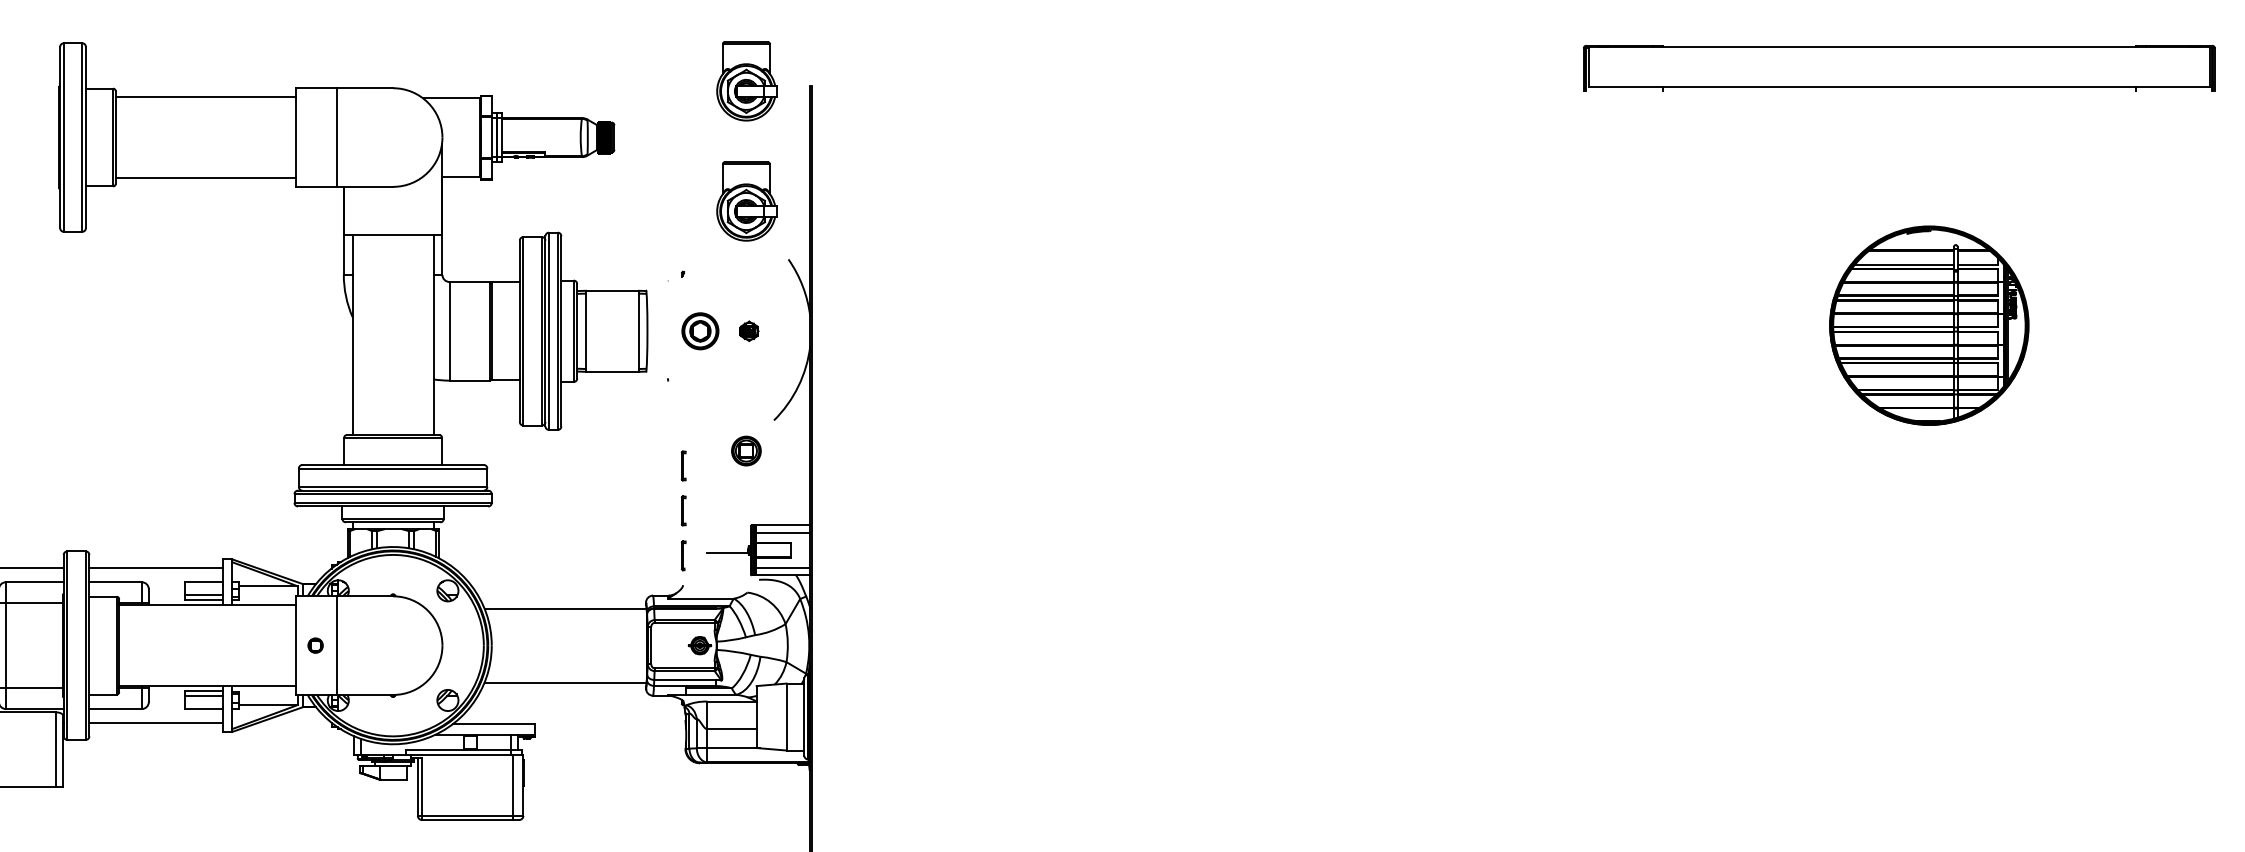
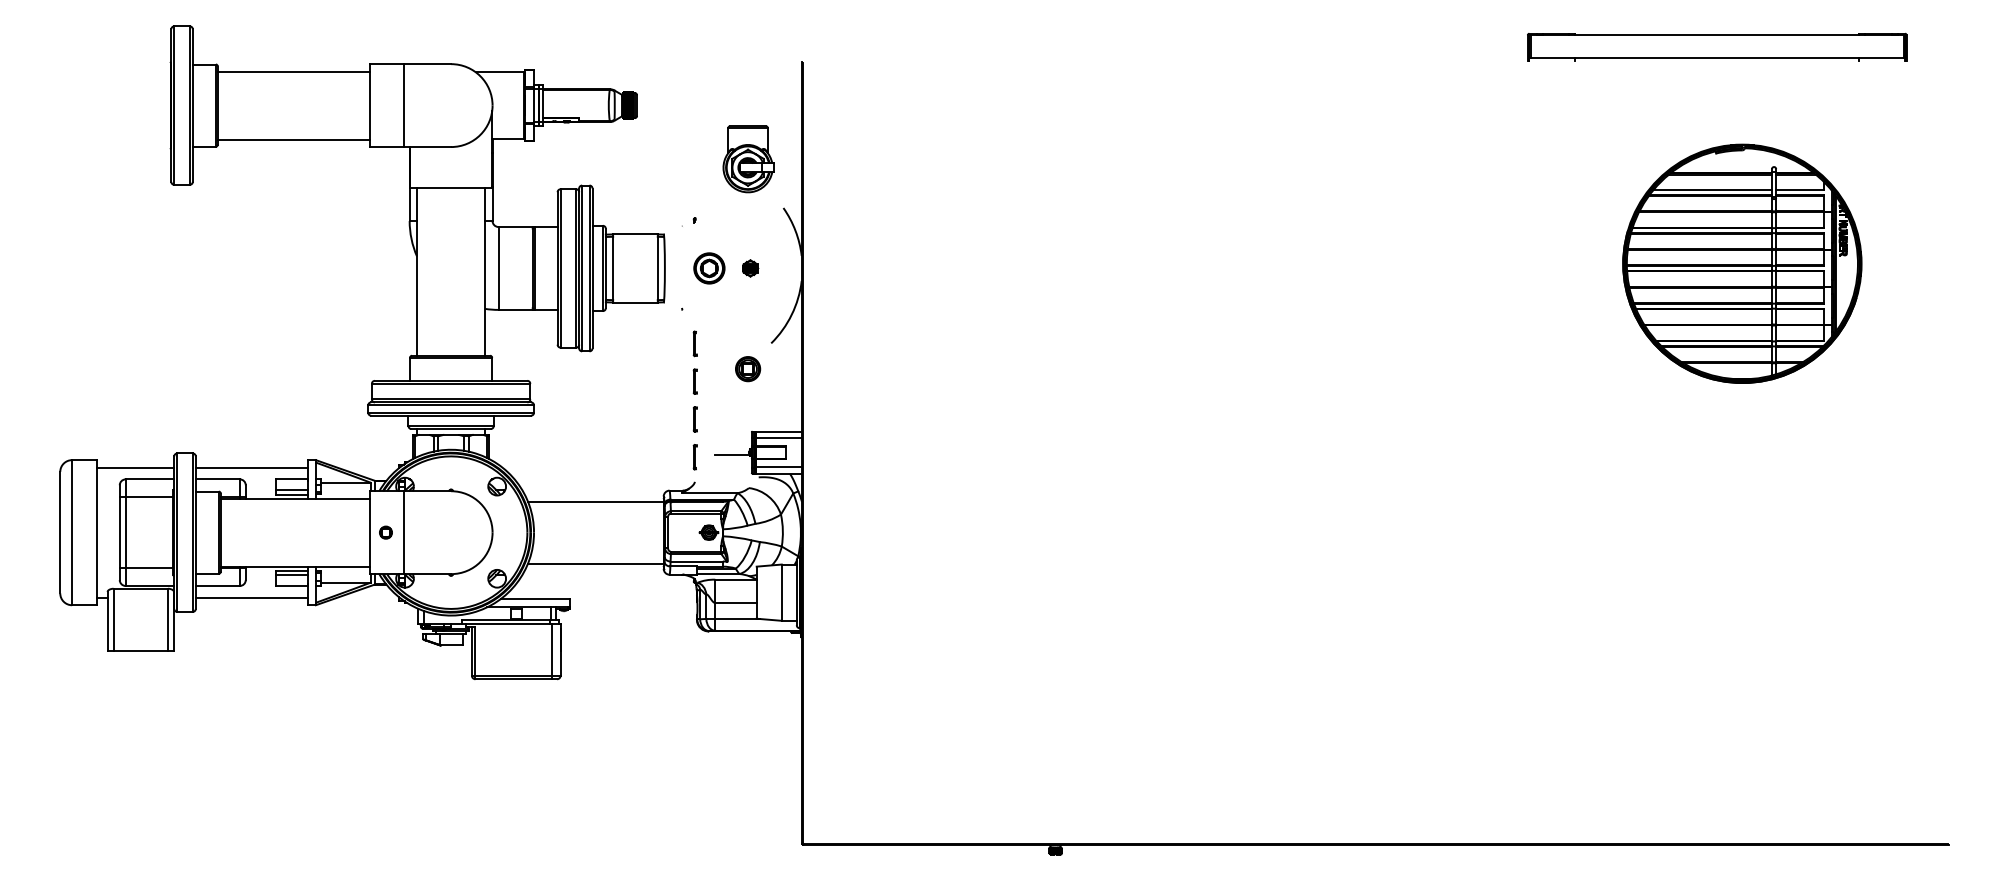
part: (1899, 67) -> (1717, 46), size x0.71
part: (746, 81) -> (748, 58), removed
part: (1929, 325) -> (1742, 263), size x1.43
part: (682, 420) -> (694, 343), added

